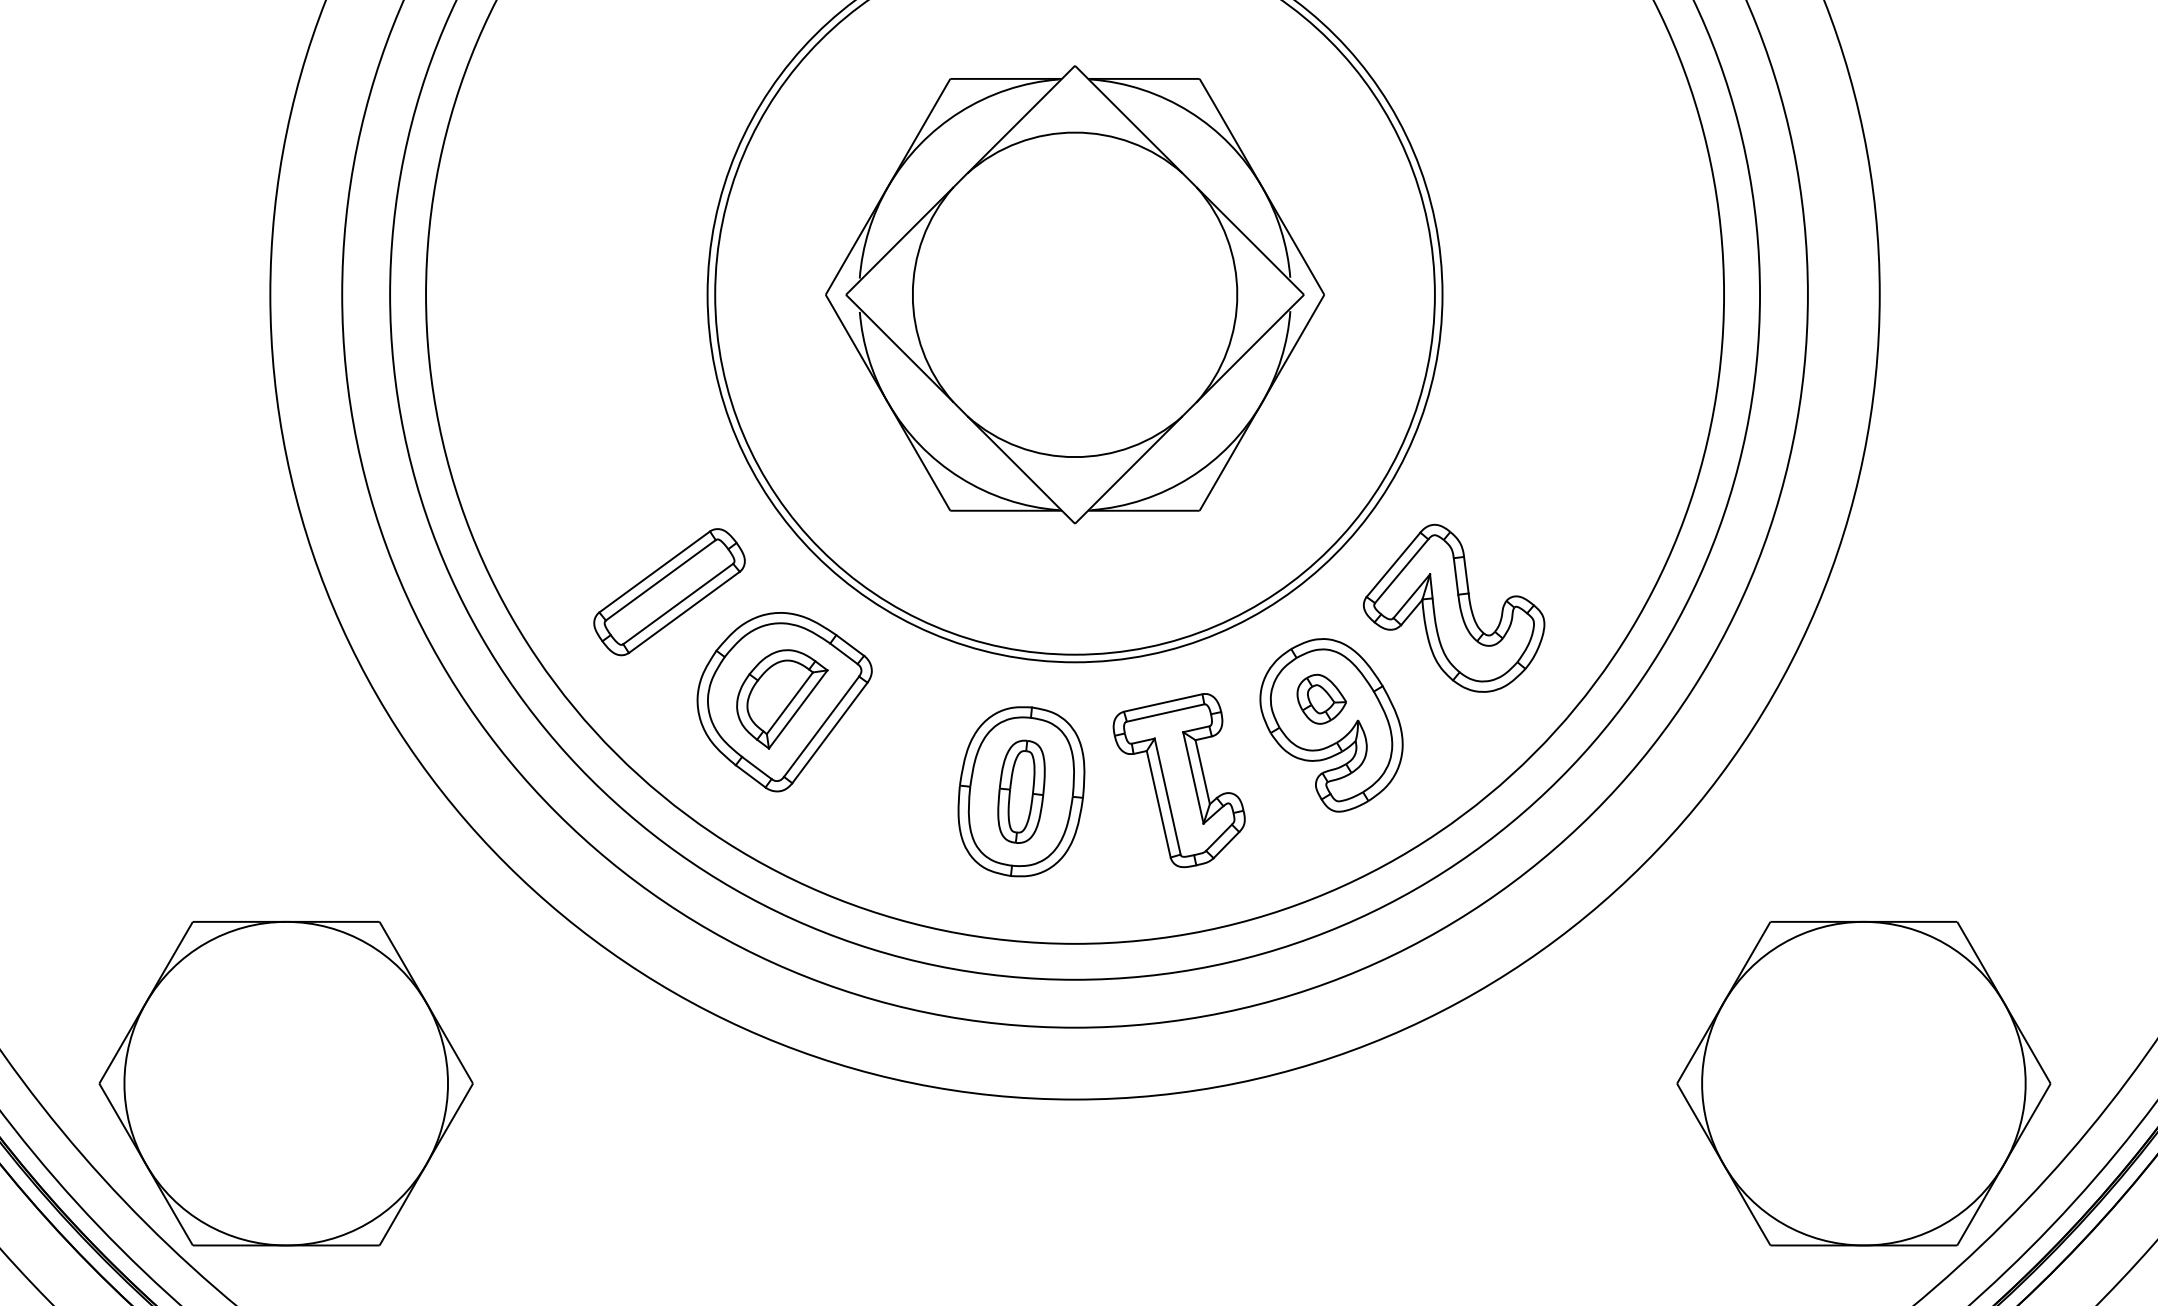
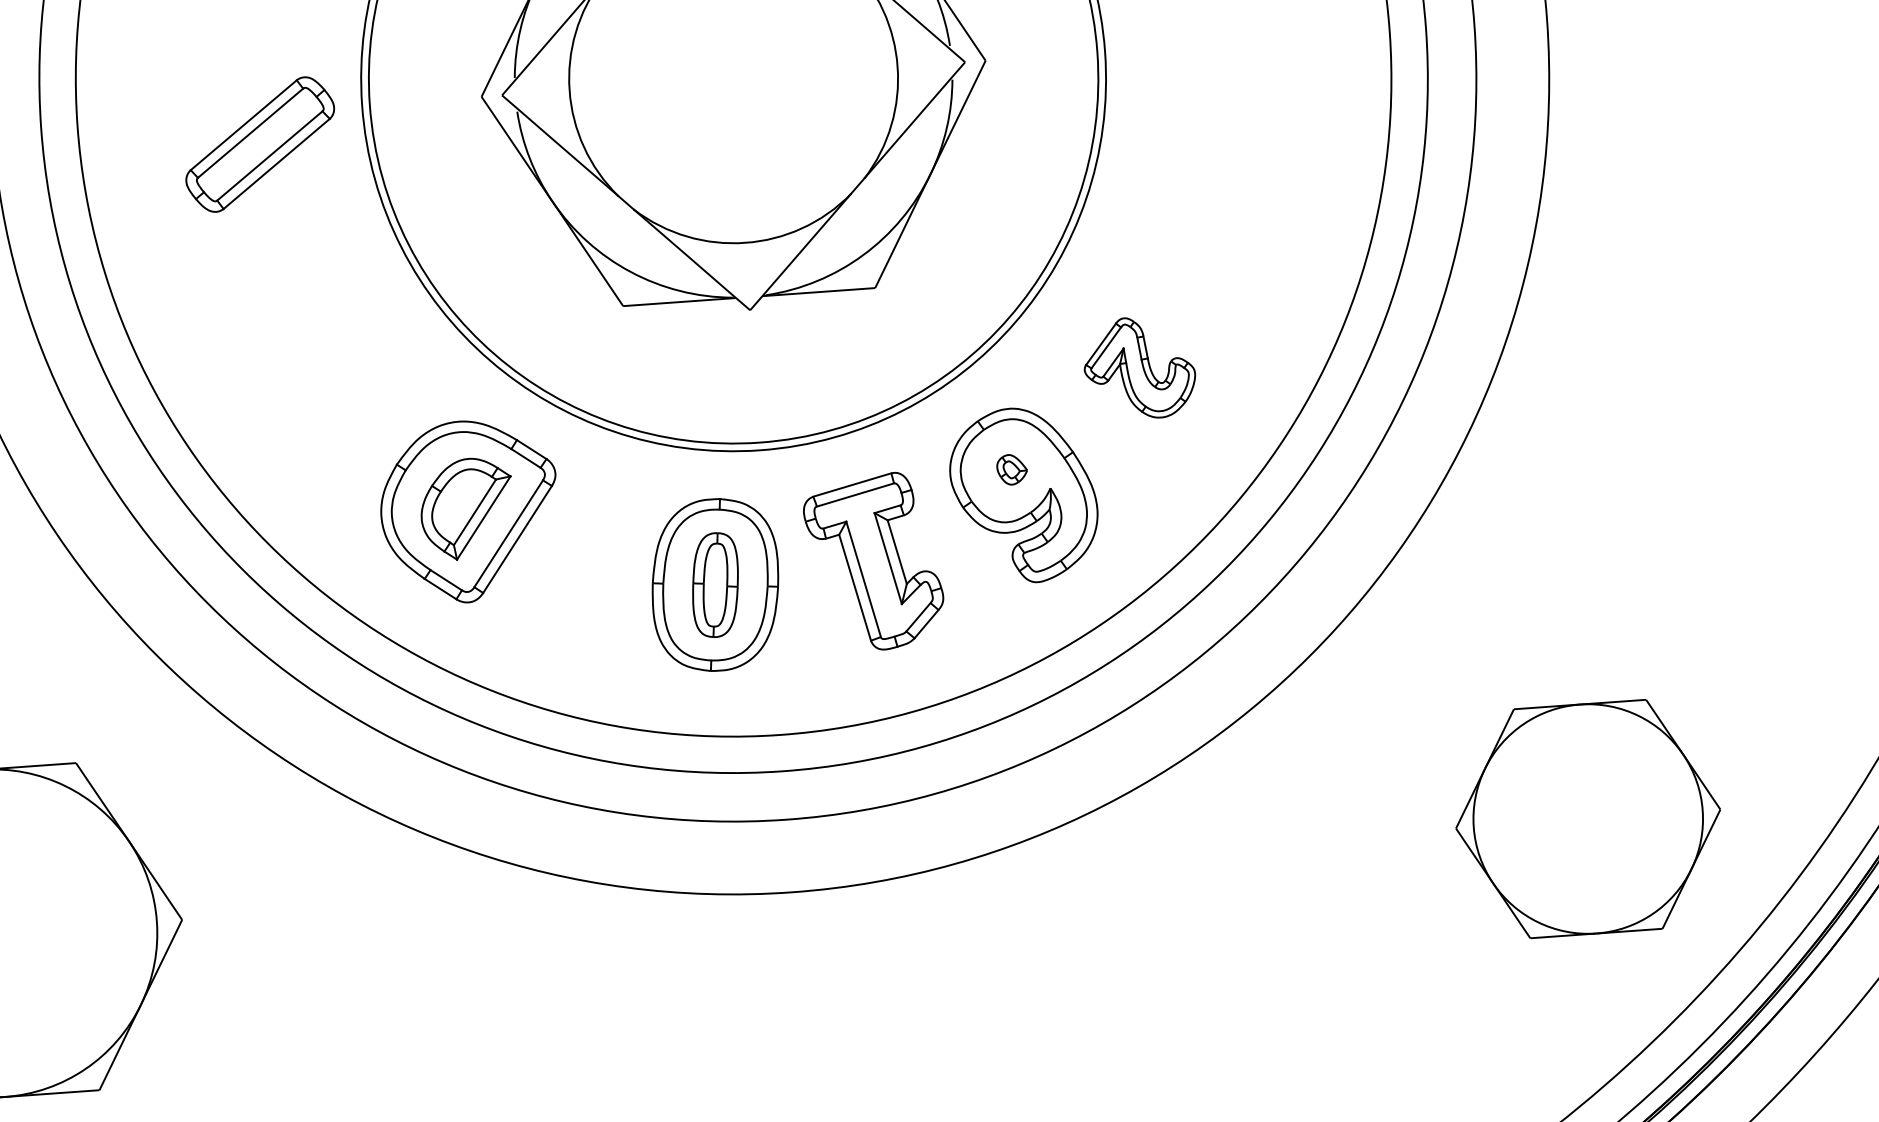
part: (669, 592) -> (260, 144), moved
part: (1454, 607) -> (1139, 367), size x0.6
part: (1321, 698) -> (1012, 469), size x0.6
part: (1863, 1083) -> (1587, 818), size x0.7

